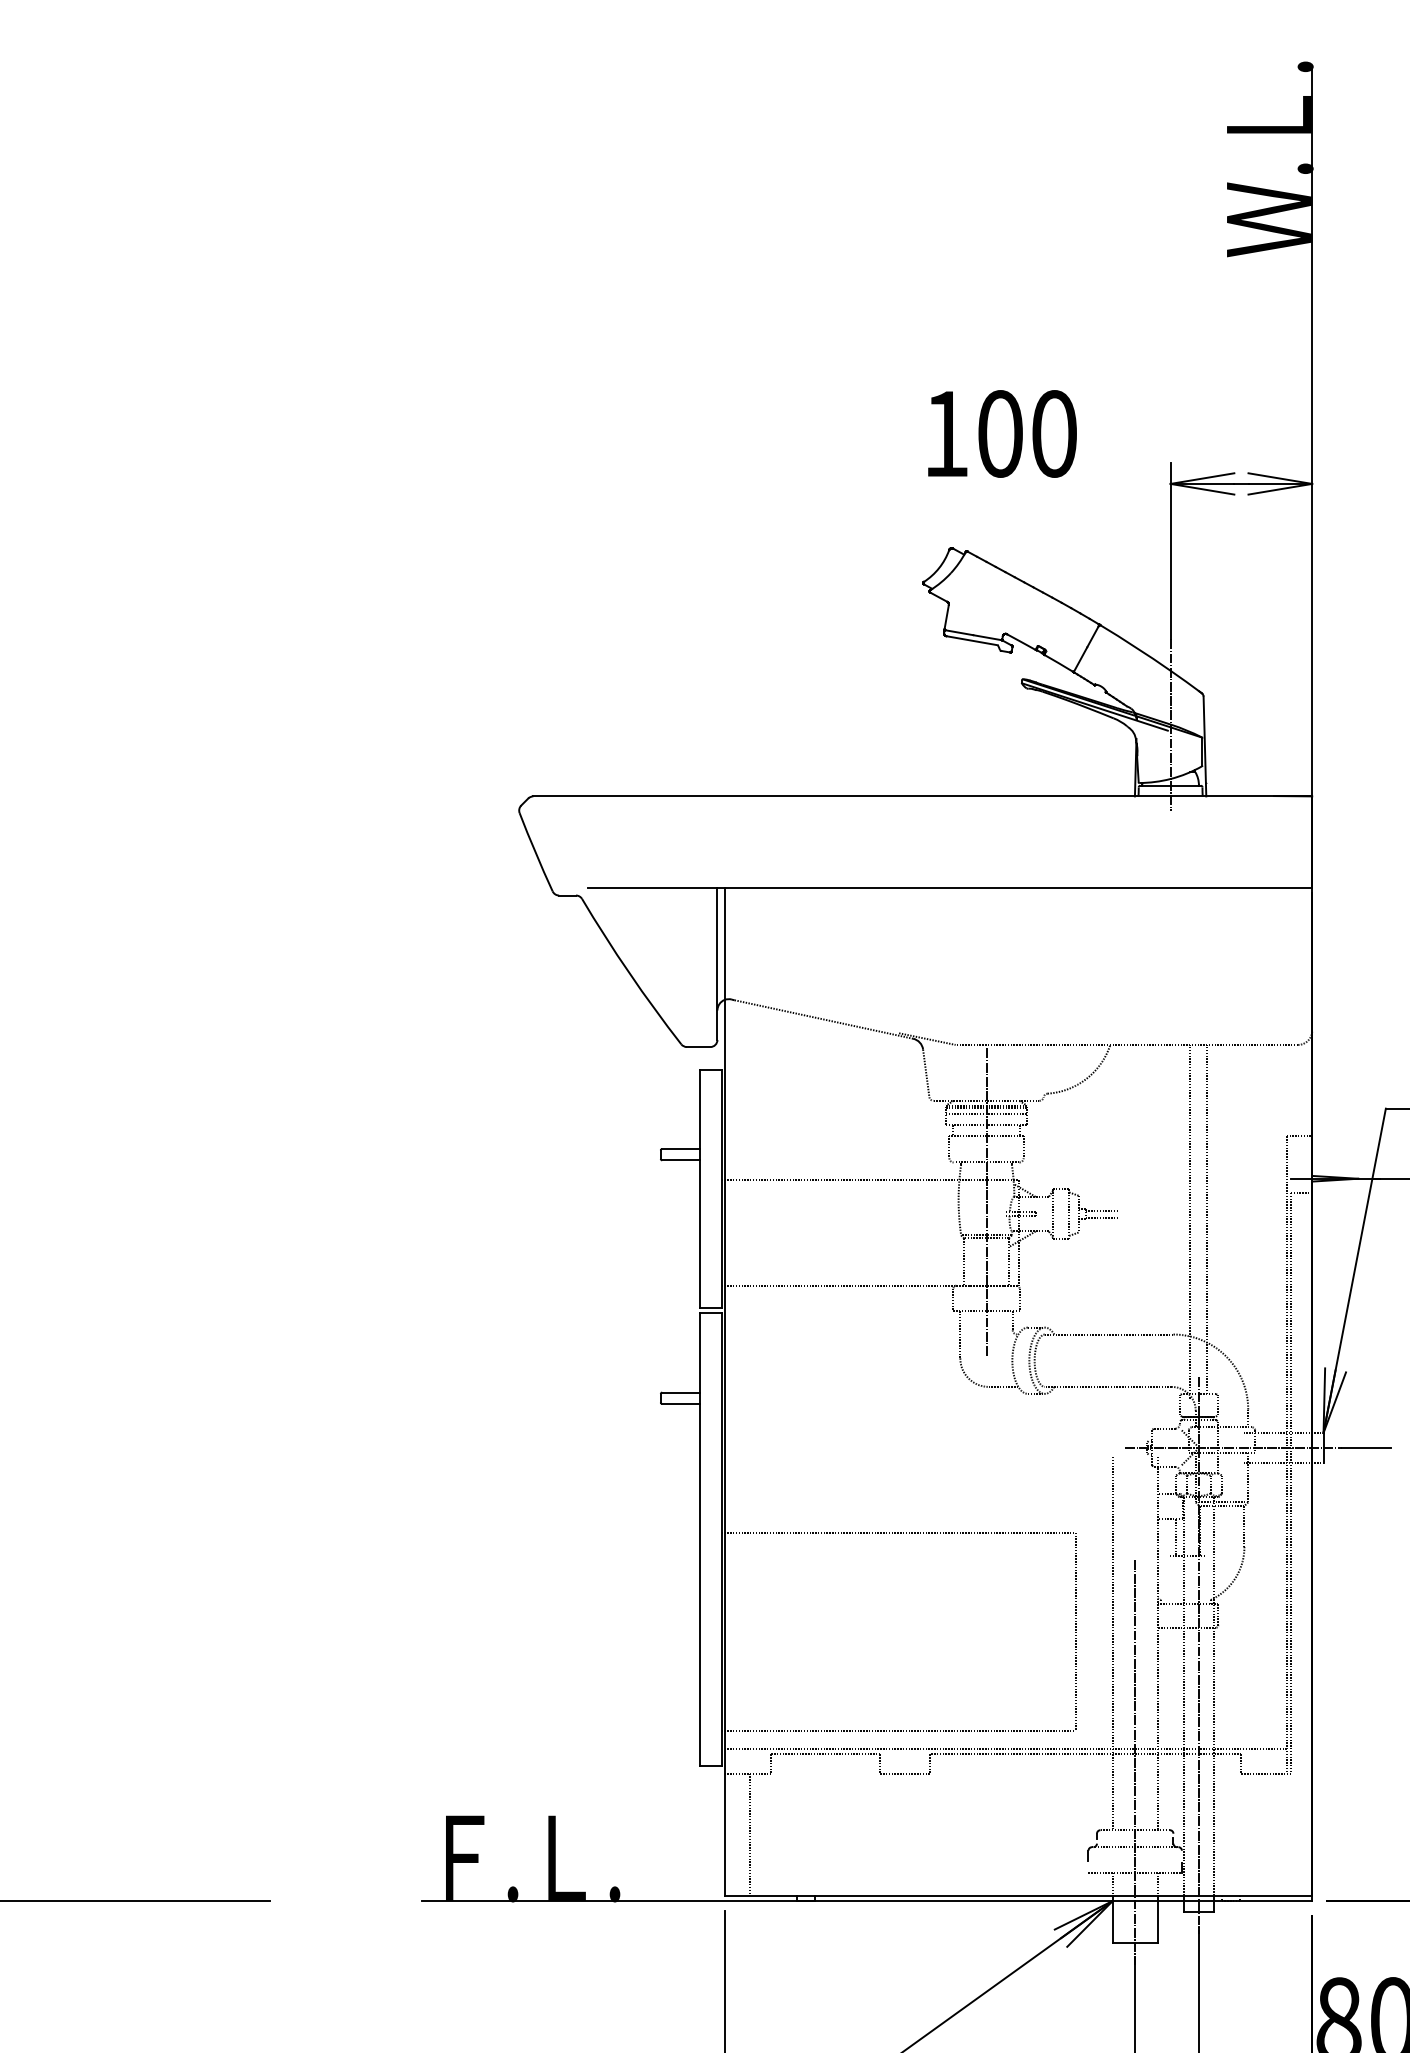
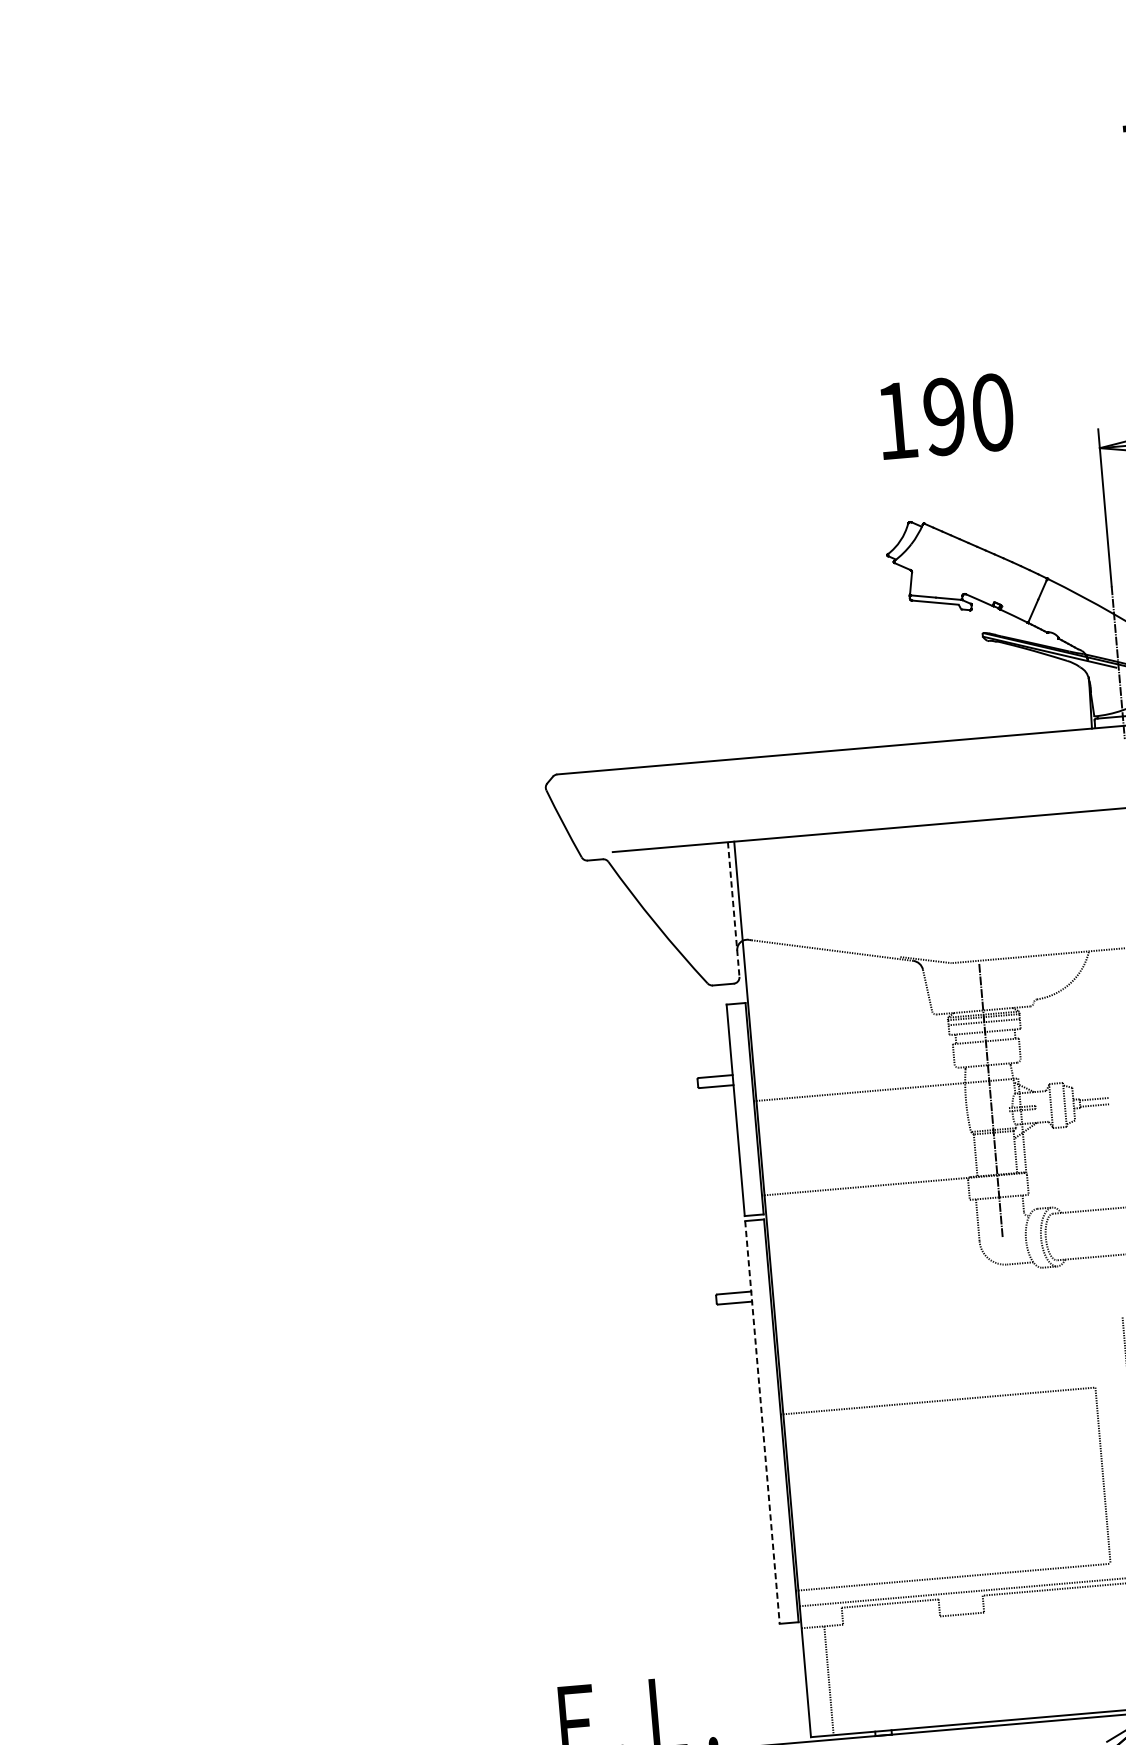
text: (1000, 433) -> (944, 416), 100 -> 190
line: (717, 964) -> (733, 909), solid -> dashed
line: (700, 1539) -> (762, 1422), solid -> dashed

